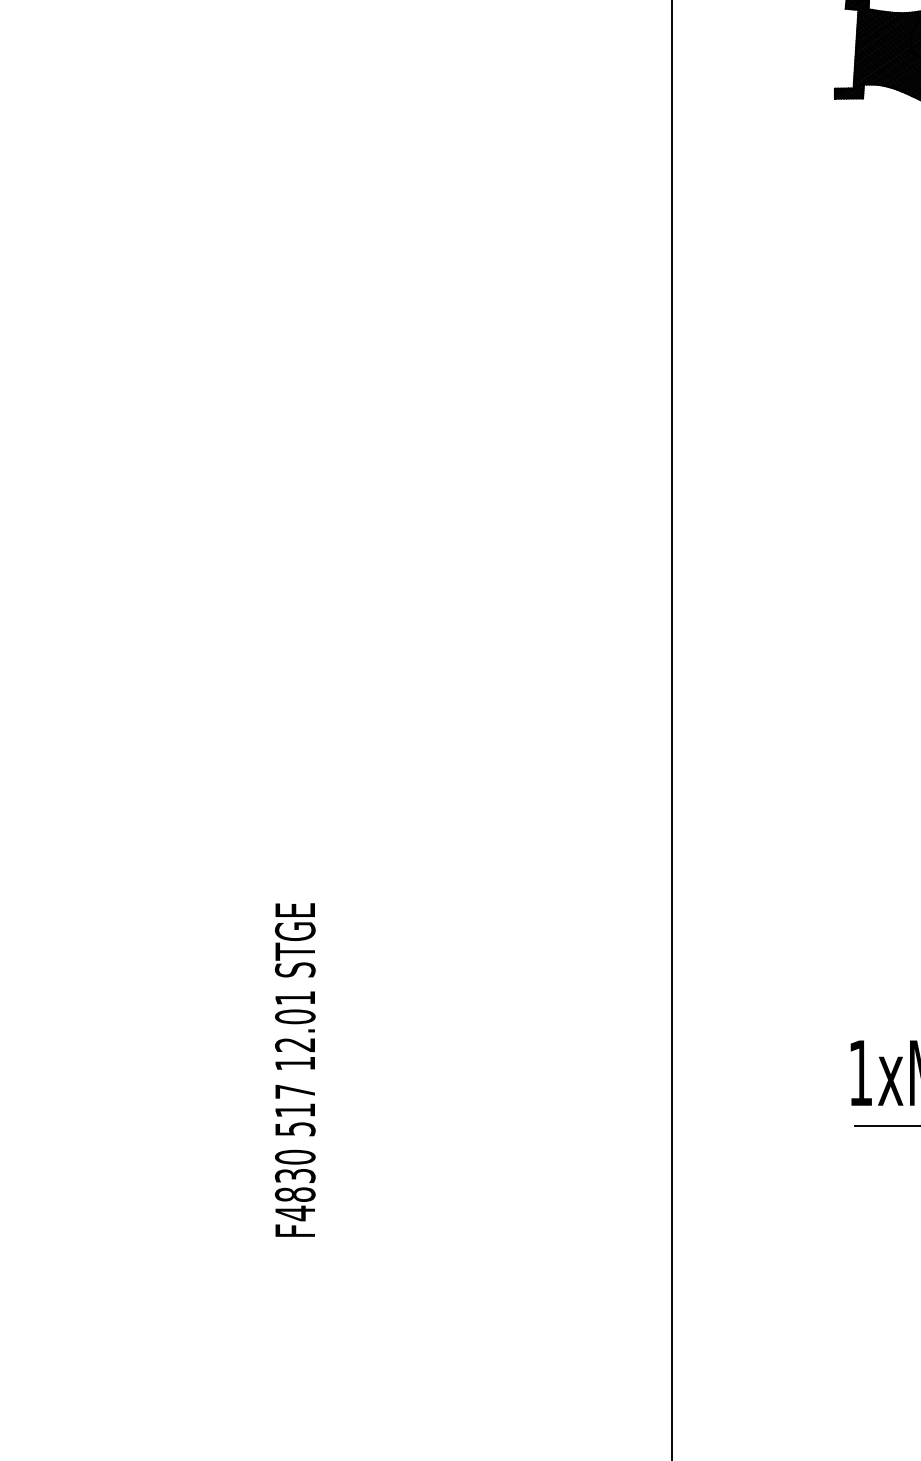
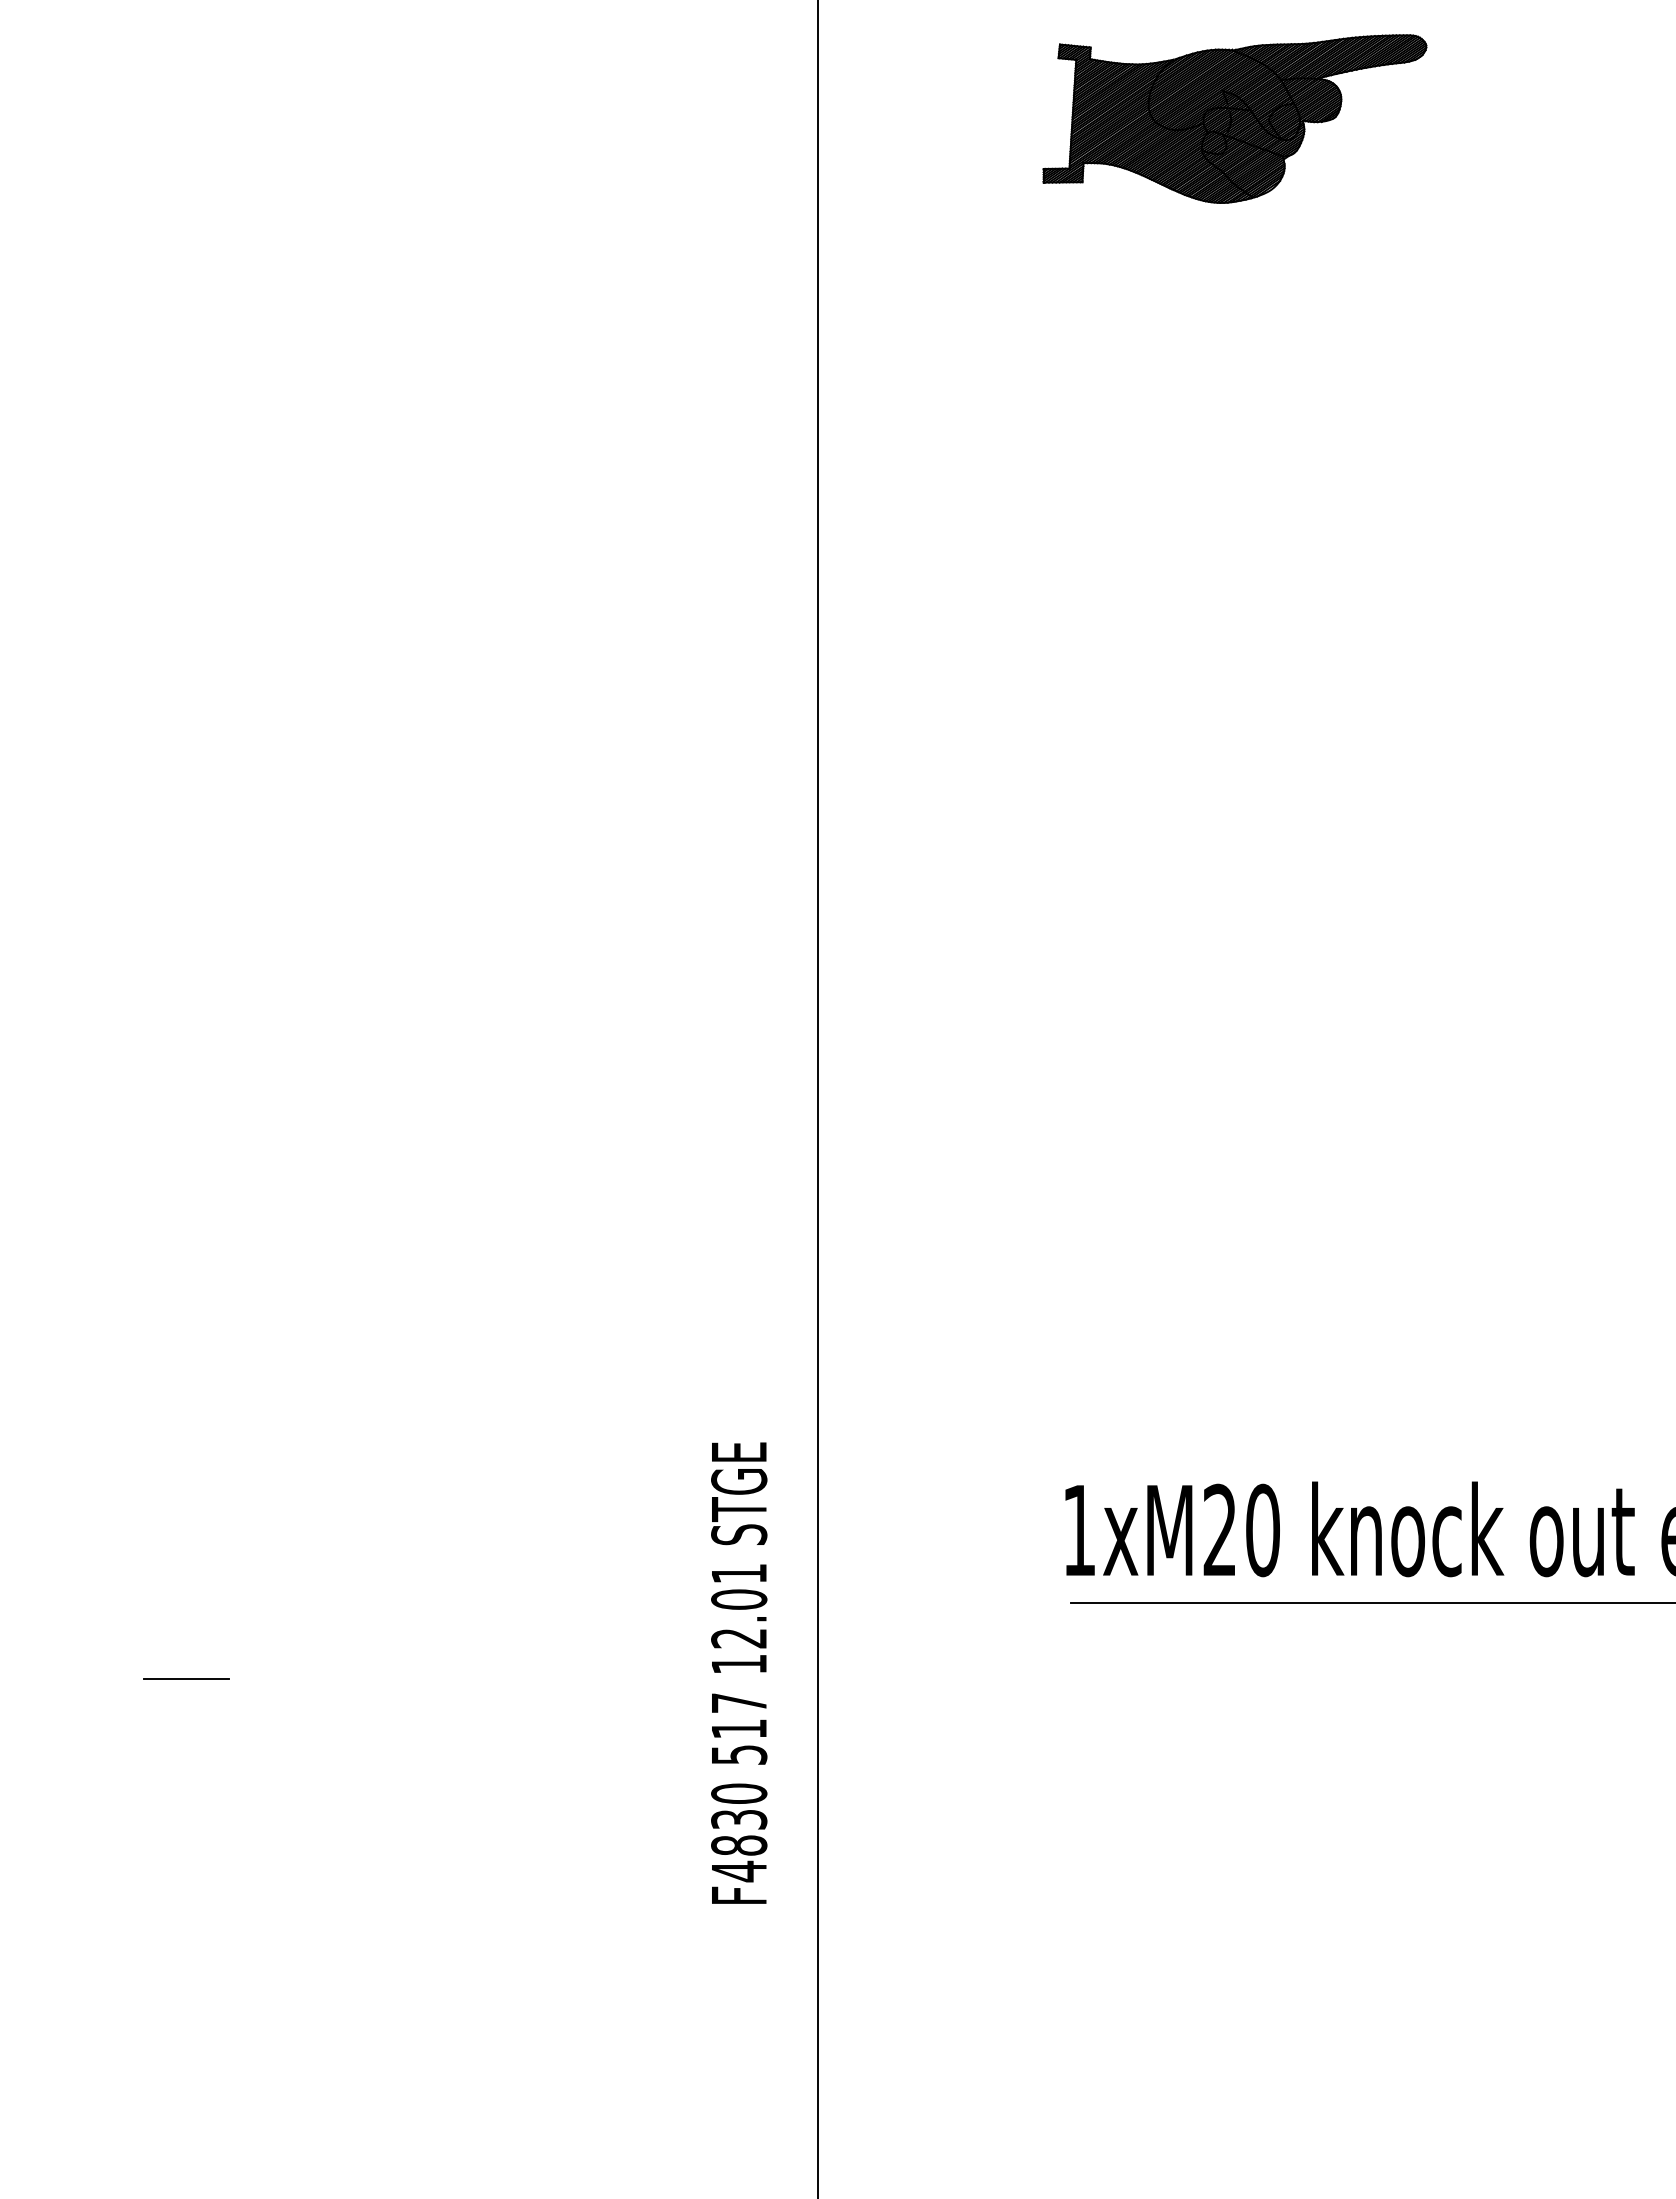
text: (295, 1069) -> (739, 1672), moved
line: (215, 1180) -> (186, 1678), added

